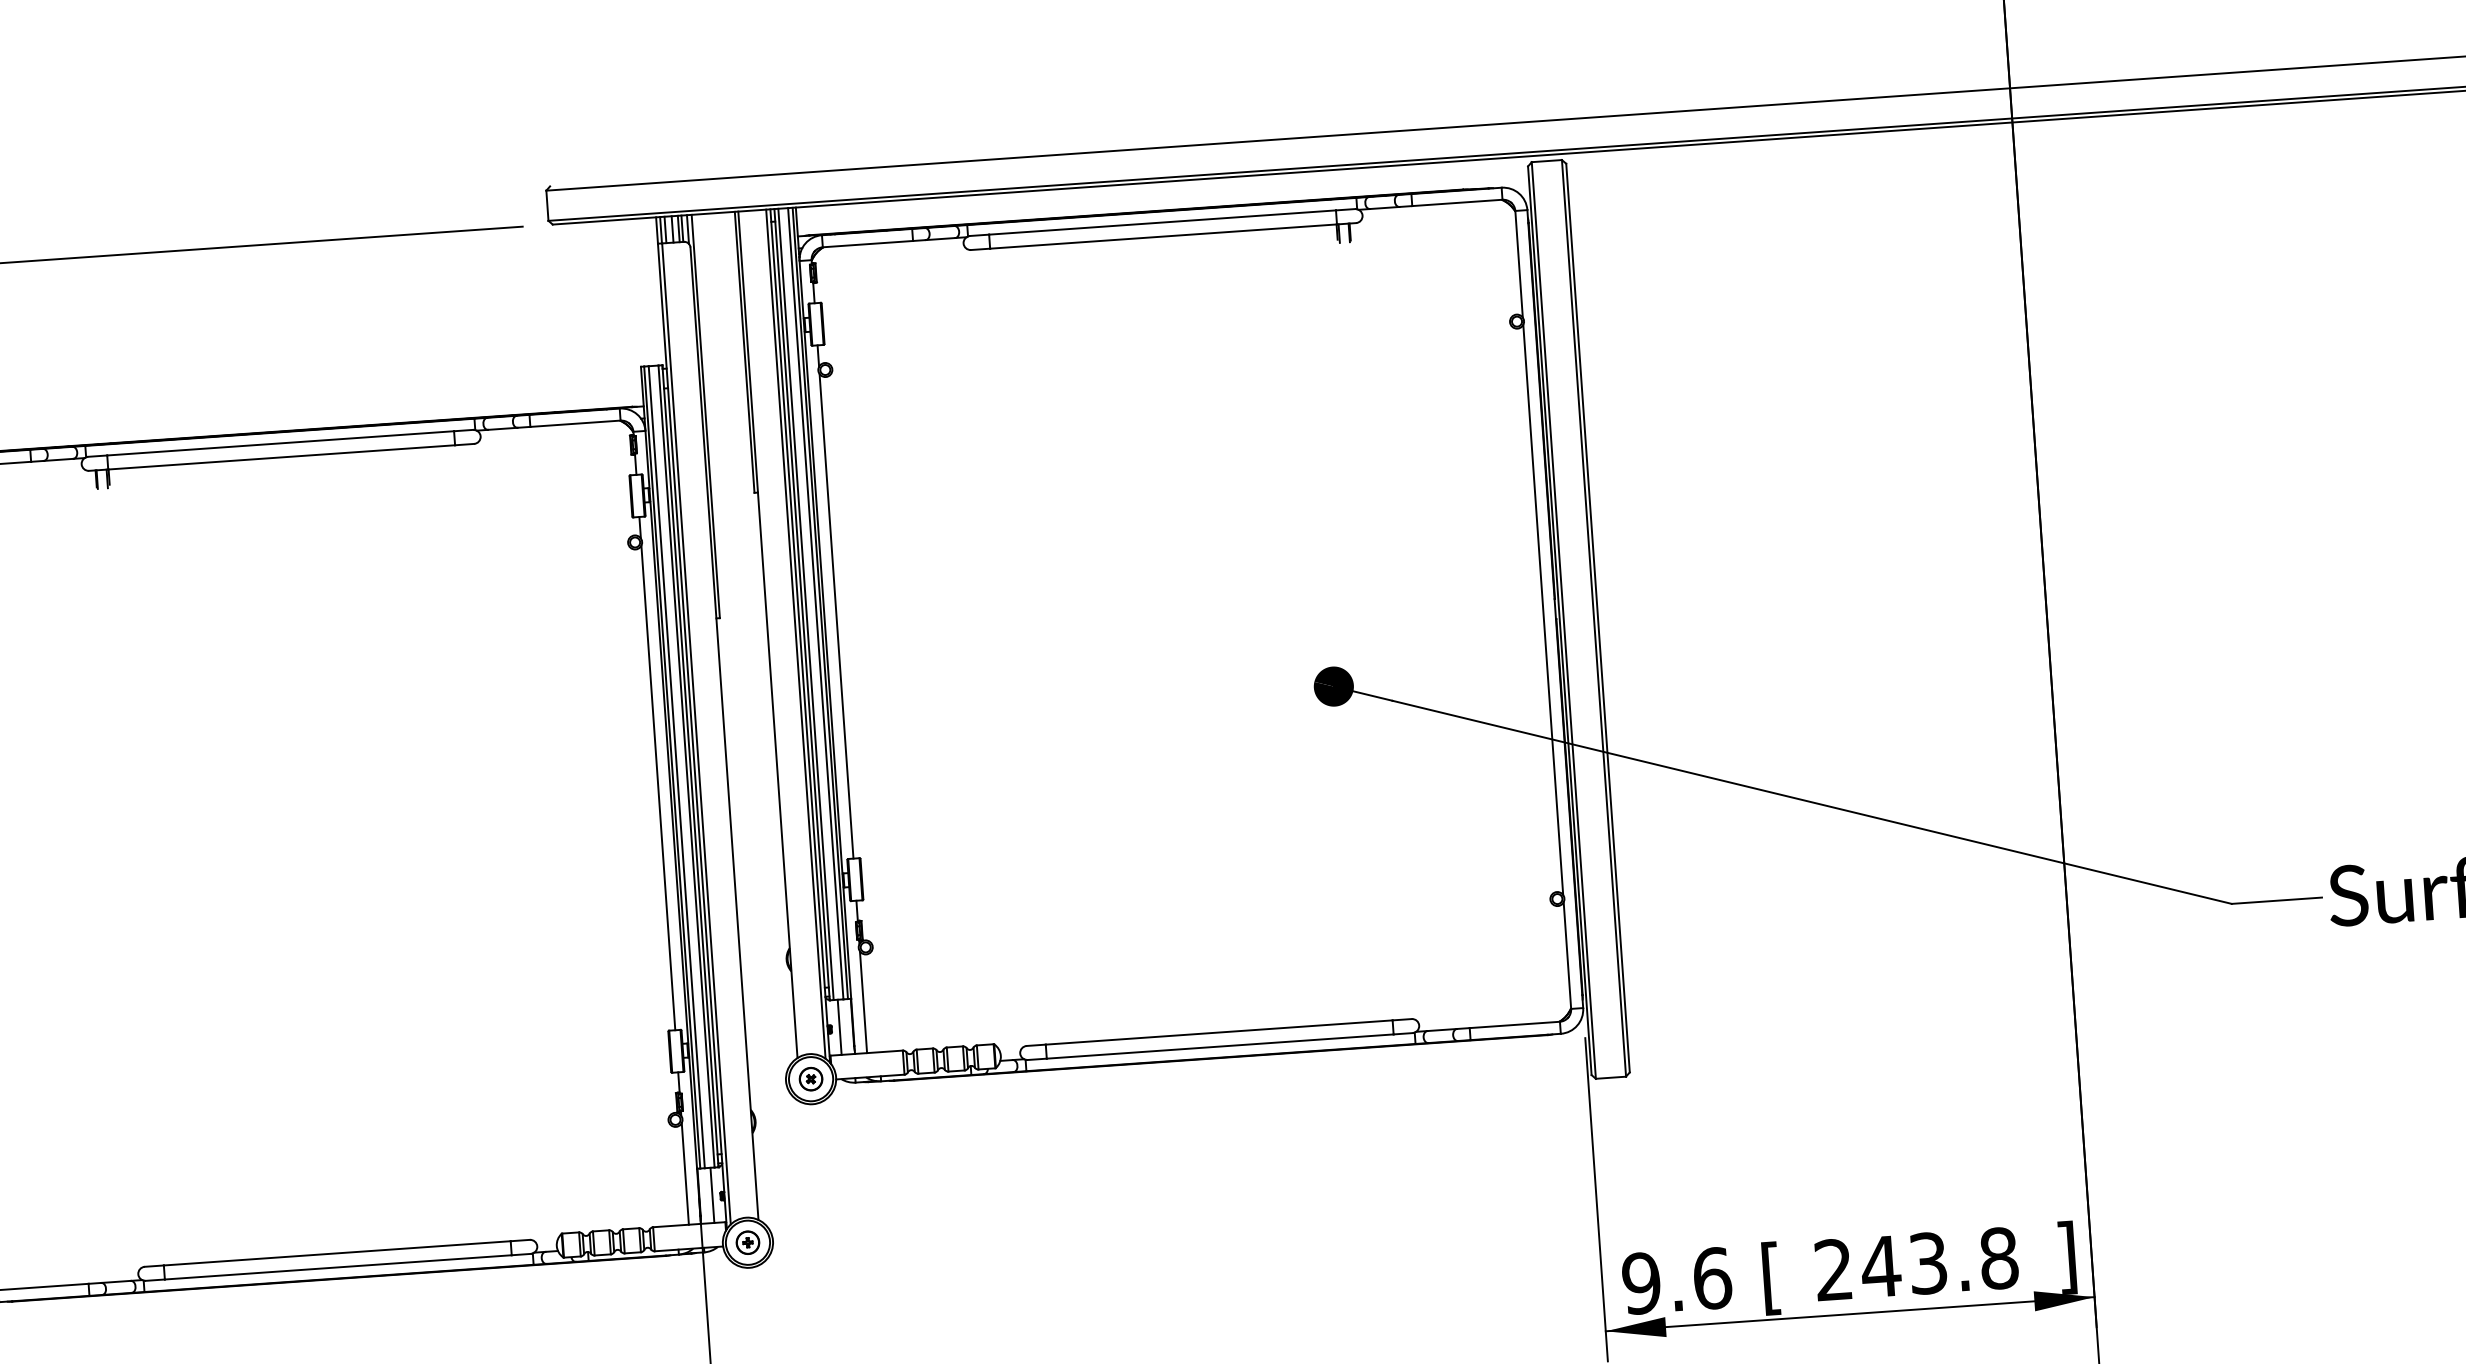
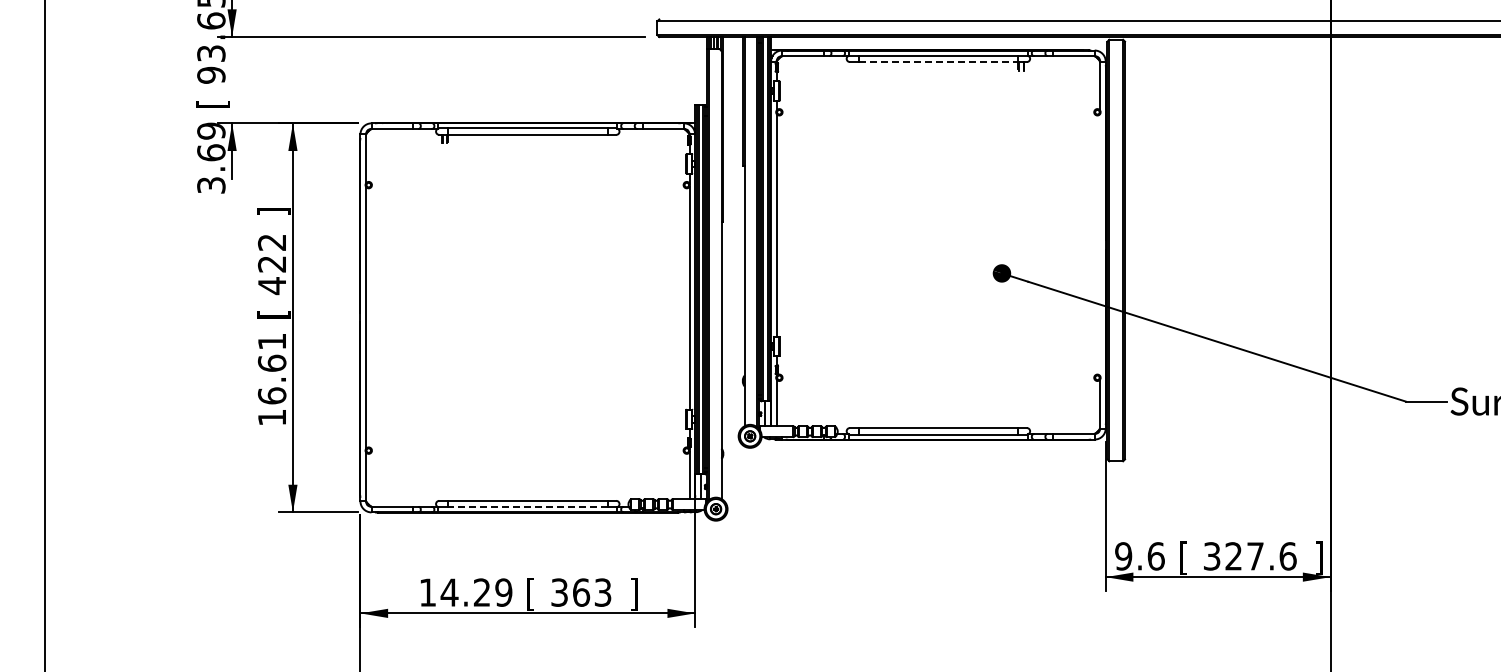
line: (1163, 237) -> (938, 62), solid -> dashed
line: (1543, 608) -> (1100, 244), removed
text: (1915, 1264) -> (1249, 556), 243.8 -> 327.6
line: (337, 1267) -> (527, 507), solid -> dashed

